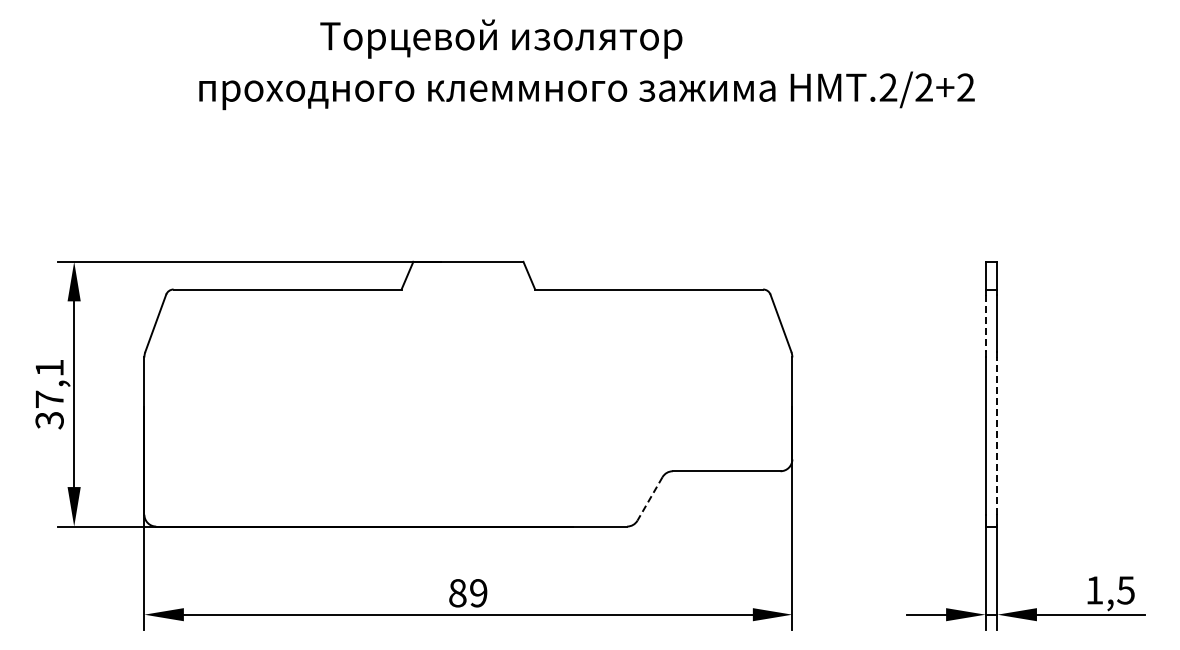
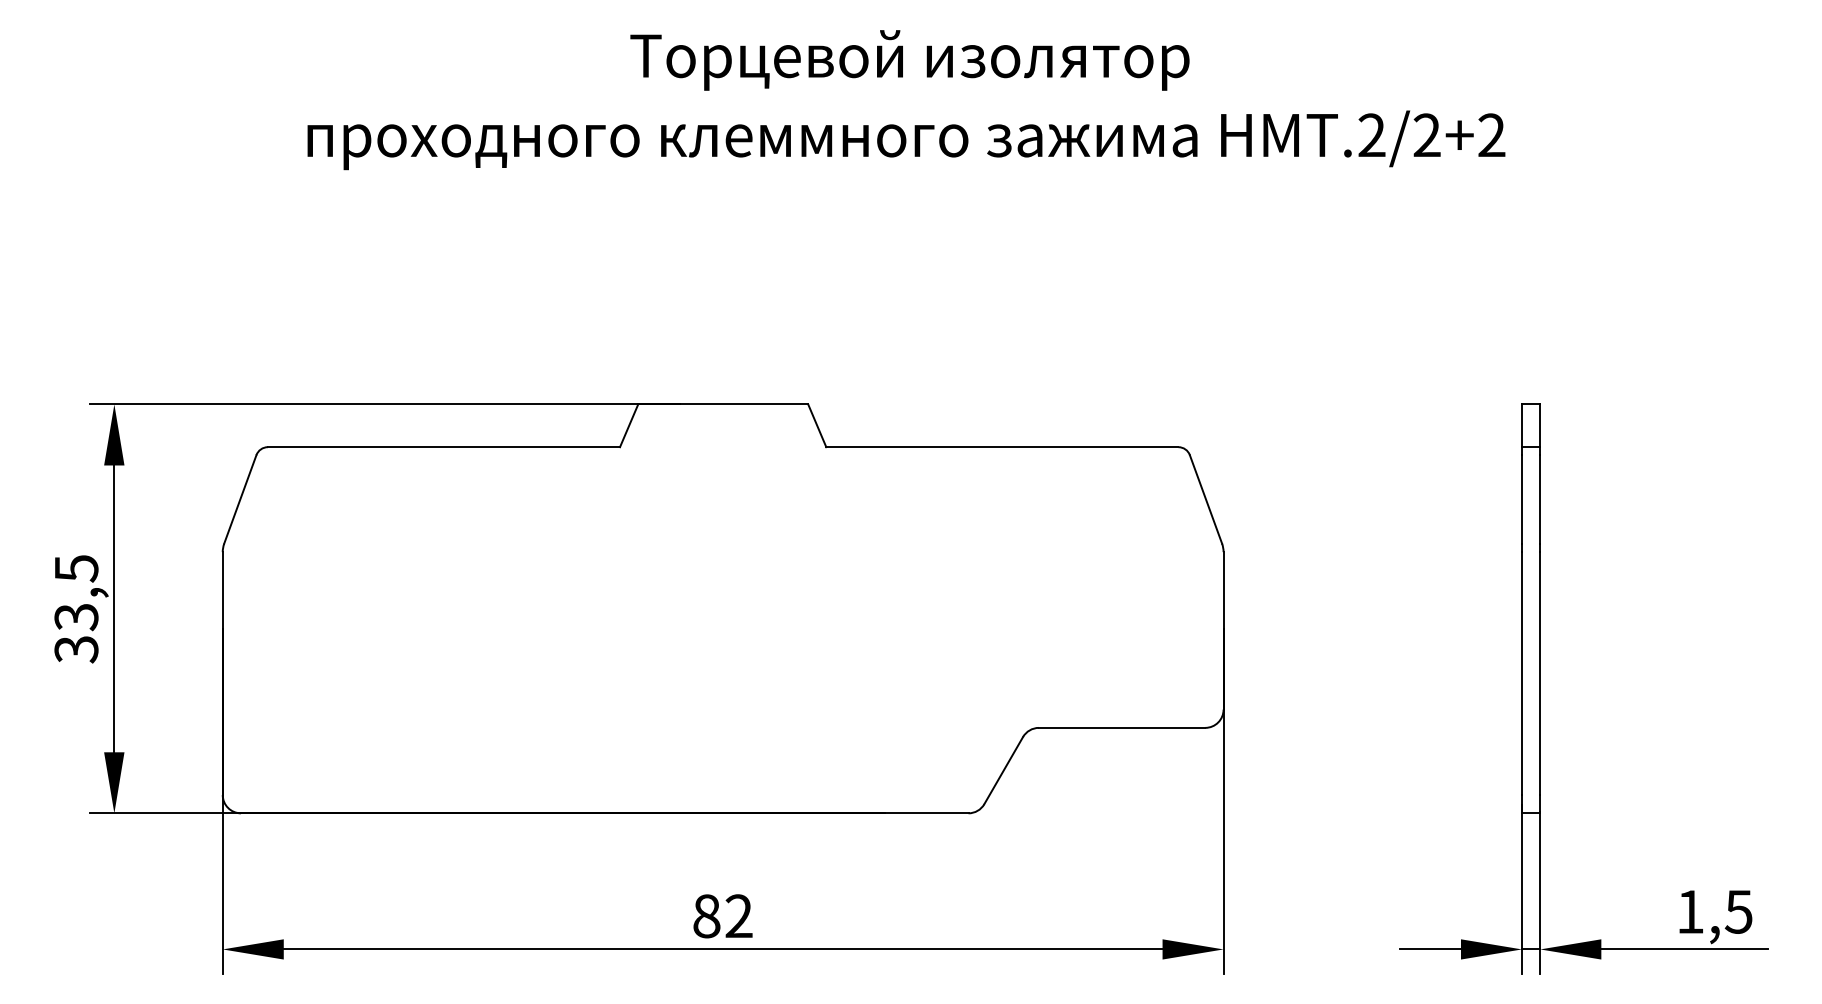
text: (501, 38) -> (910, 59), moved
line: (985, 323) -> (1521, 499), dashed -> solid
text: (49, 383) -> (76, 592), 37,1 -> 33,5
line: (997, 436) -> (1540, 674), dashed -> solid
line: (649, 499) -> (1002, 771), dashed -> solid
text: (478, 593) -> (738, 916), 89 -> 82

